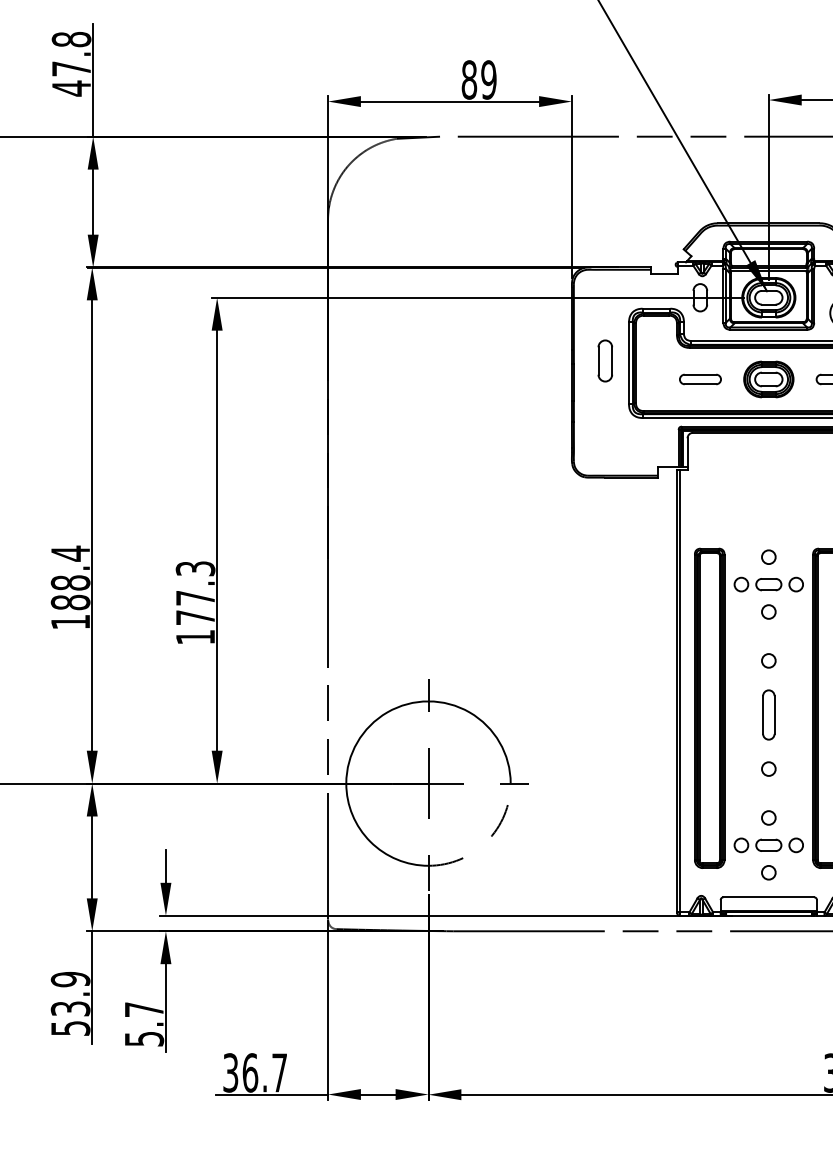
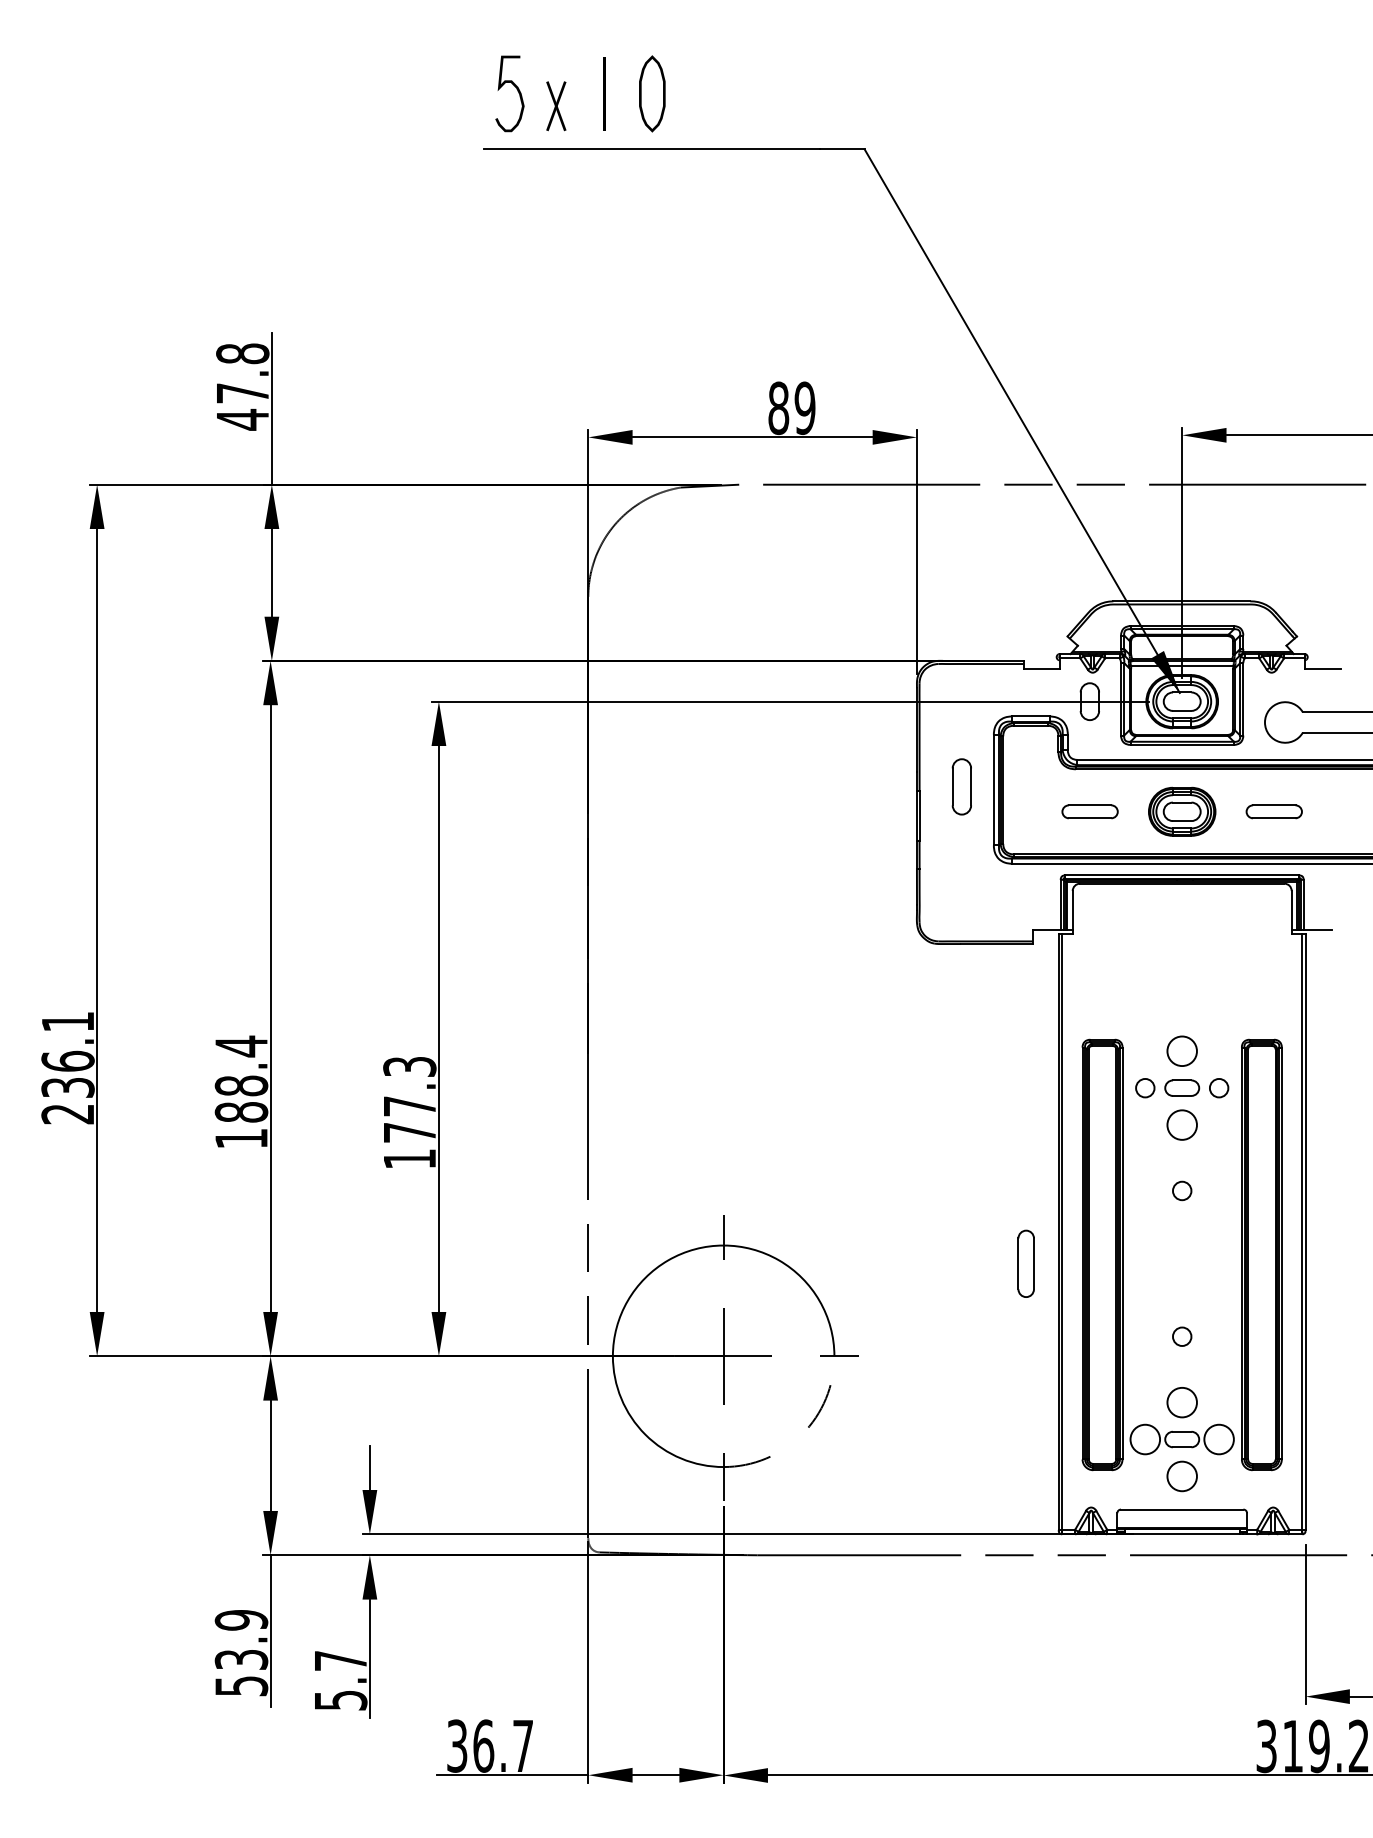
circle: (769, 557) -> (1182, 1051), size x1.6
circle: (769, 611) -> (1182, 1124), size x1.6
part: (768, 714) -> (1025, 1263), moved
circle: (769, 817) -> (1182, 1402), size x1.6
circle: (741, 845) -> (1145, 1439), size x1.6
circle: (795, 845) -> (1218, 1439), size x1.6
circle: (769, 872) -> (1182, 1476), size x1.6

